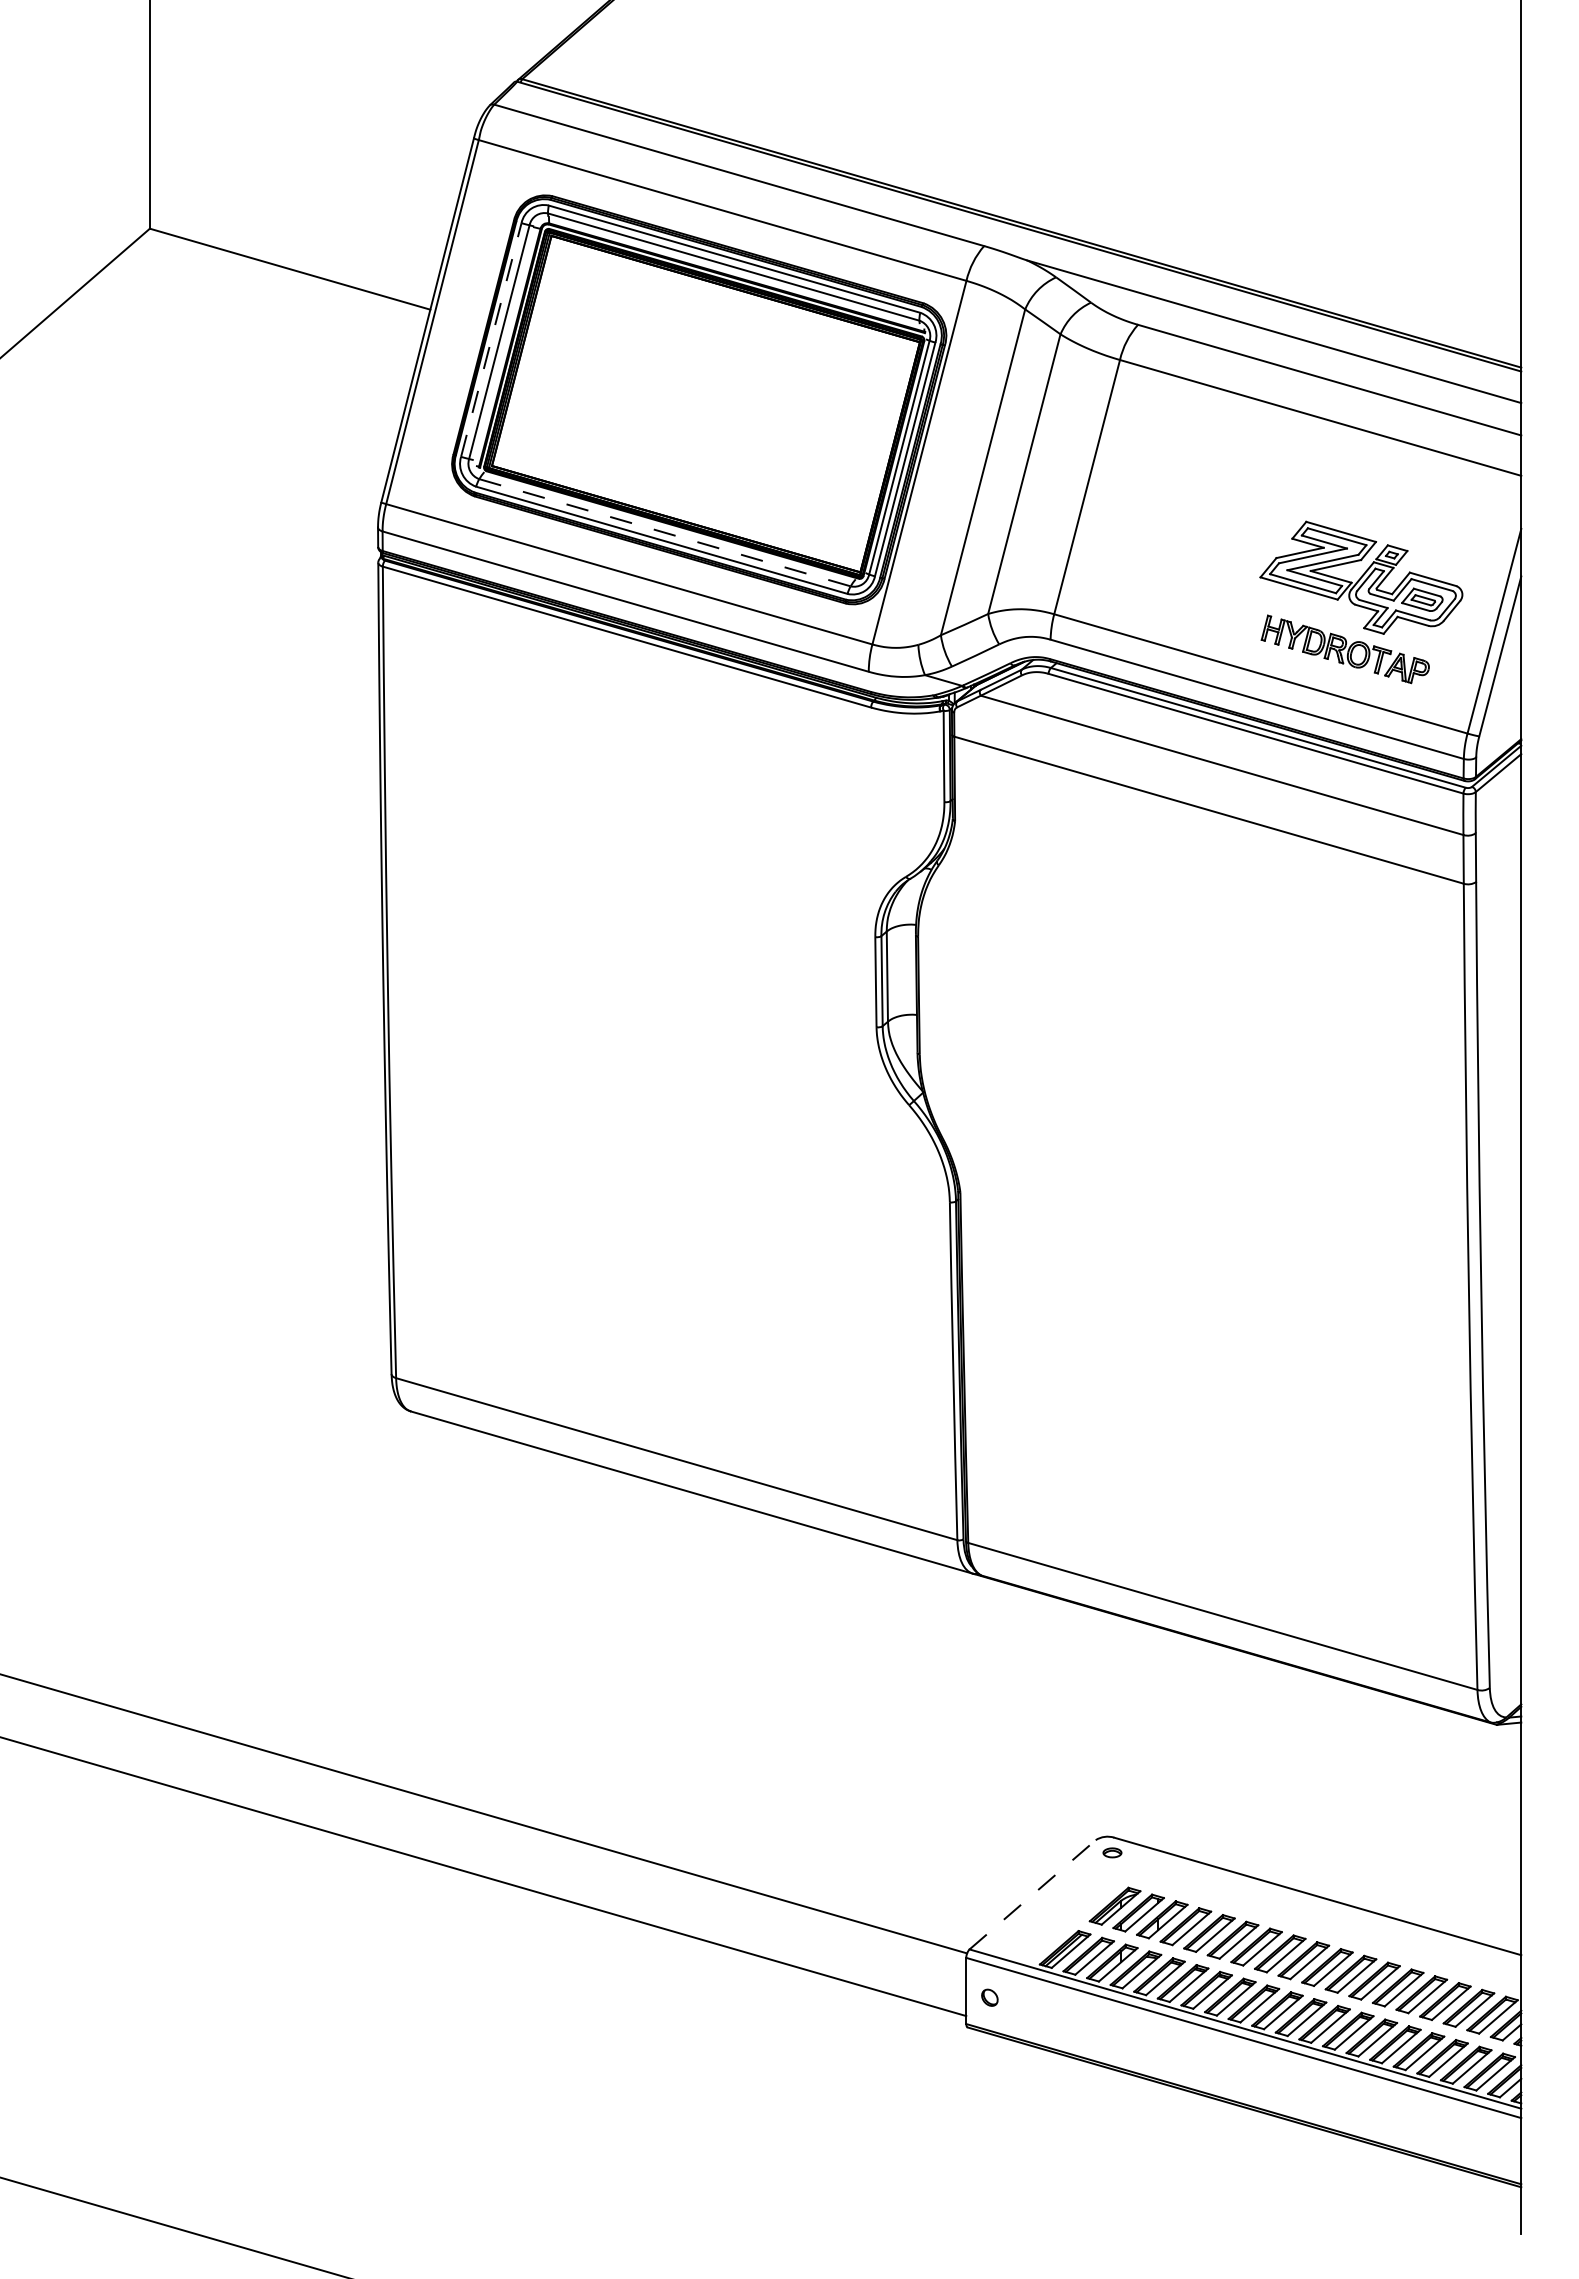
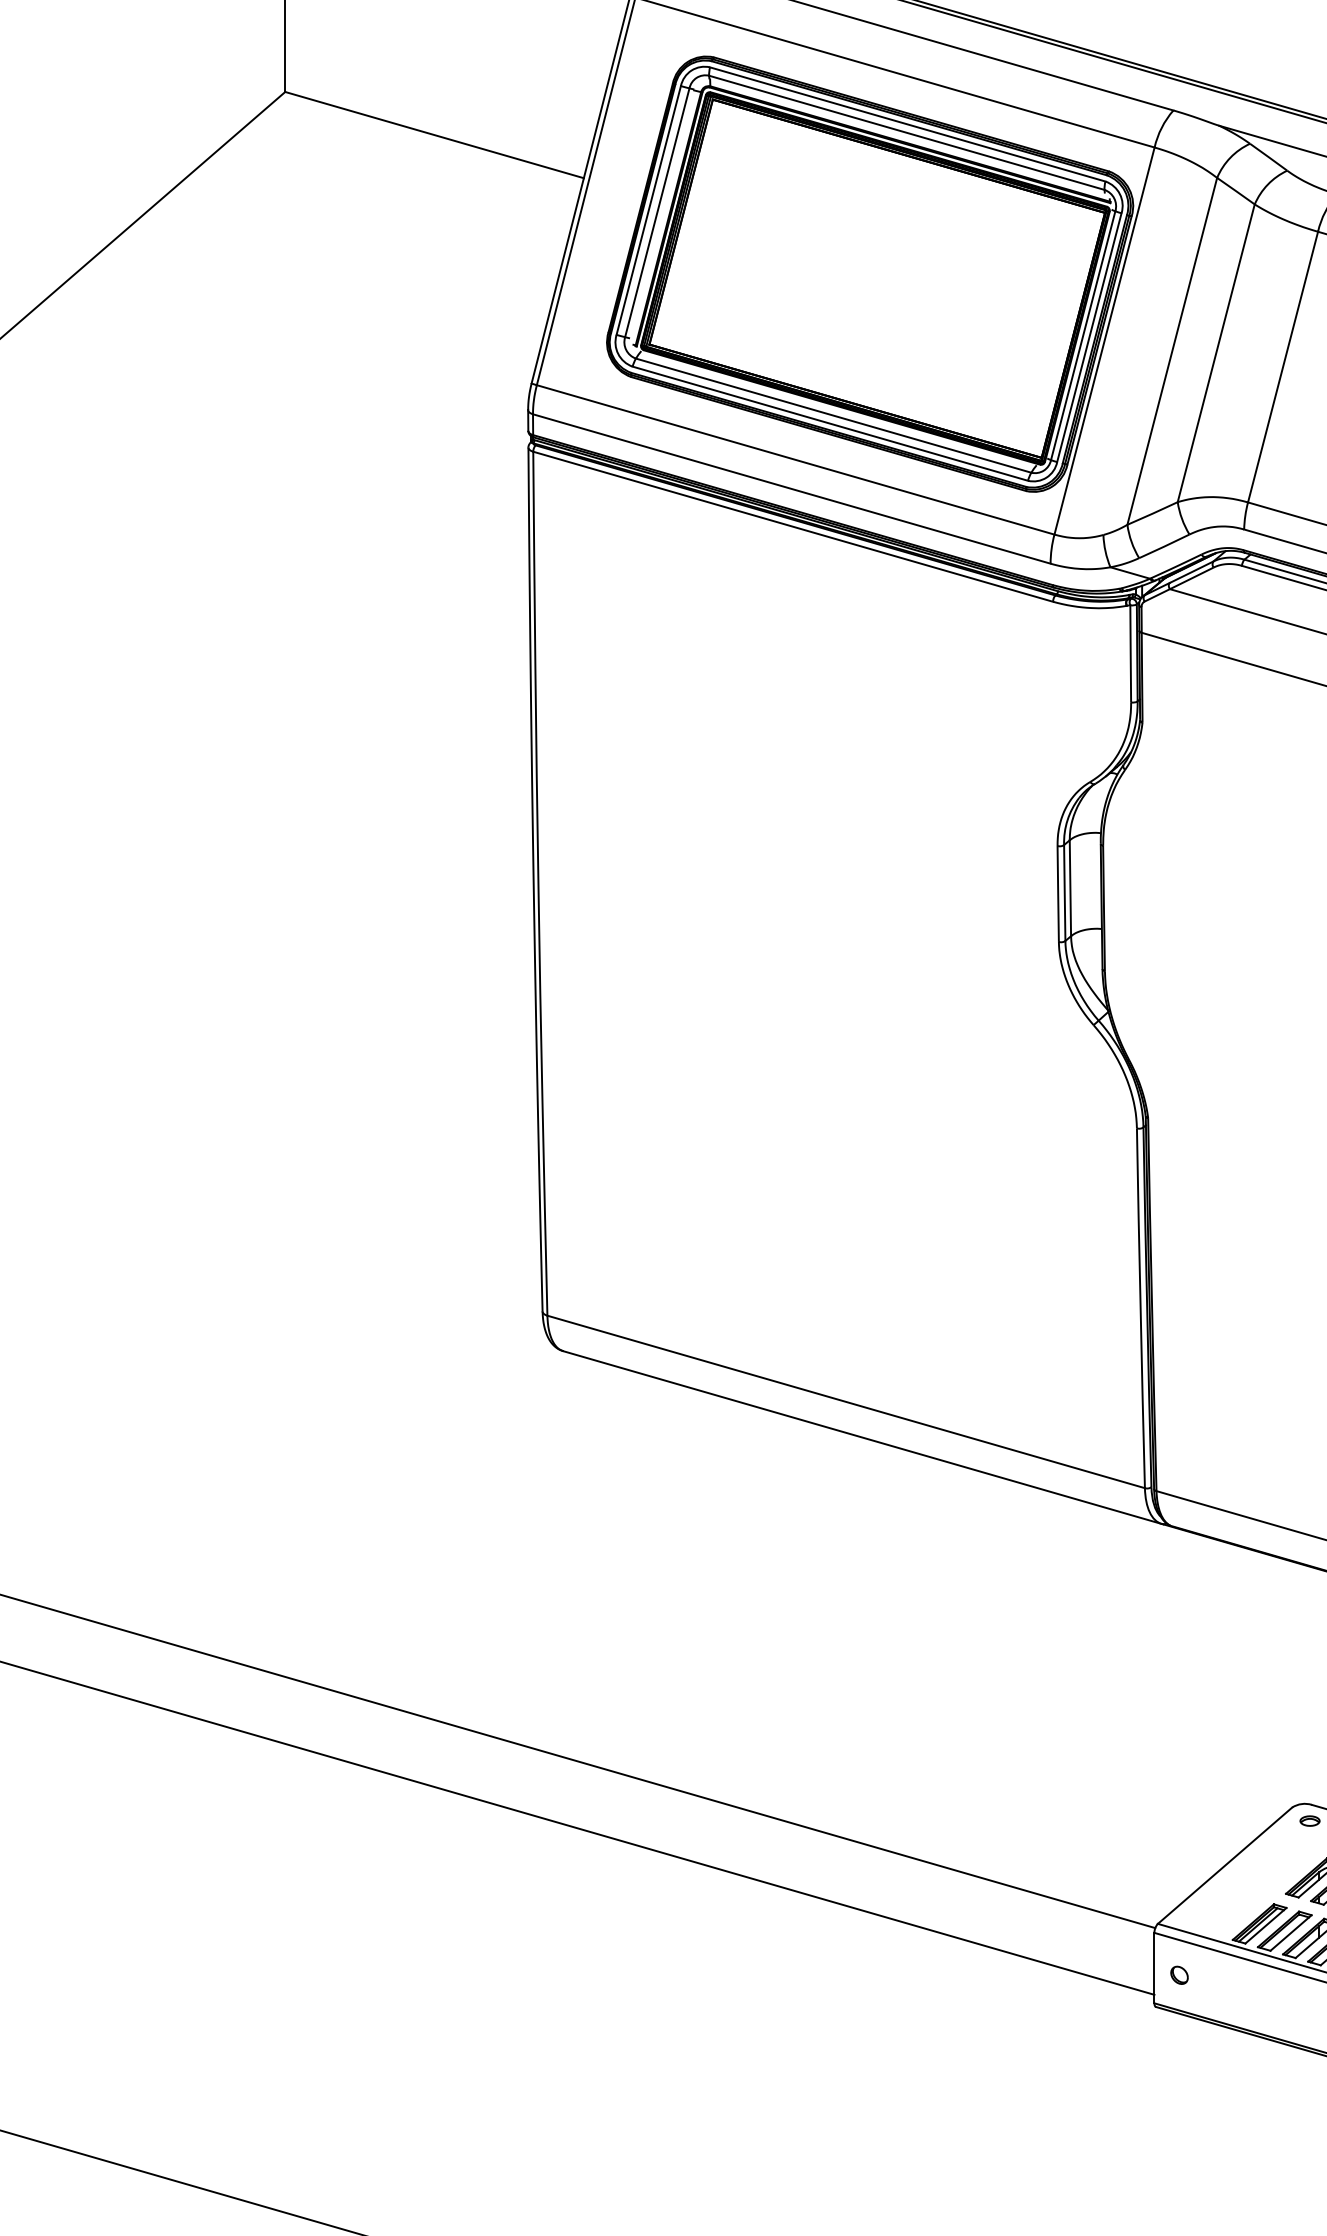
line: (491, 340) -> (648, 211), dashed -> solid
line: (665, 532) -> (834, 415), dashed -> solid
line: (1033, 1894) -> (1225, 1865), dashed -> solid

